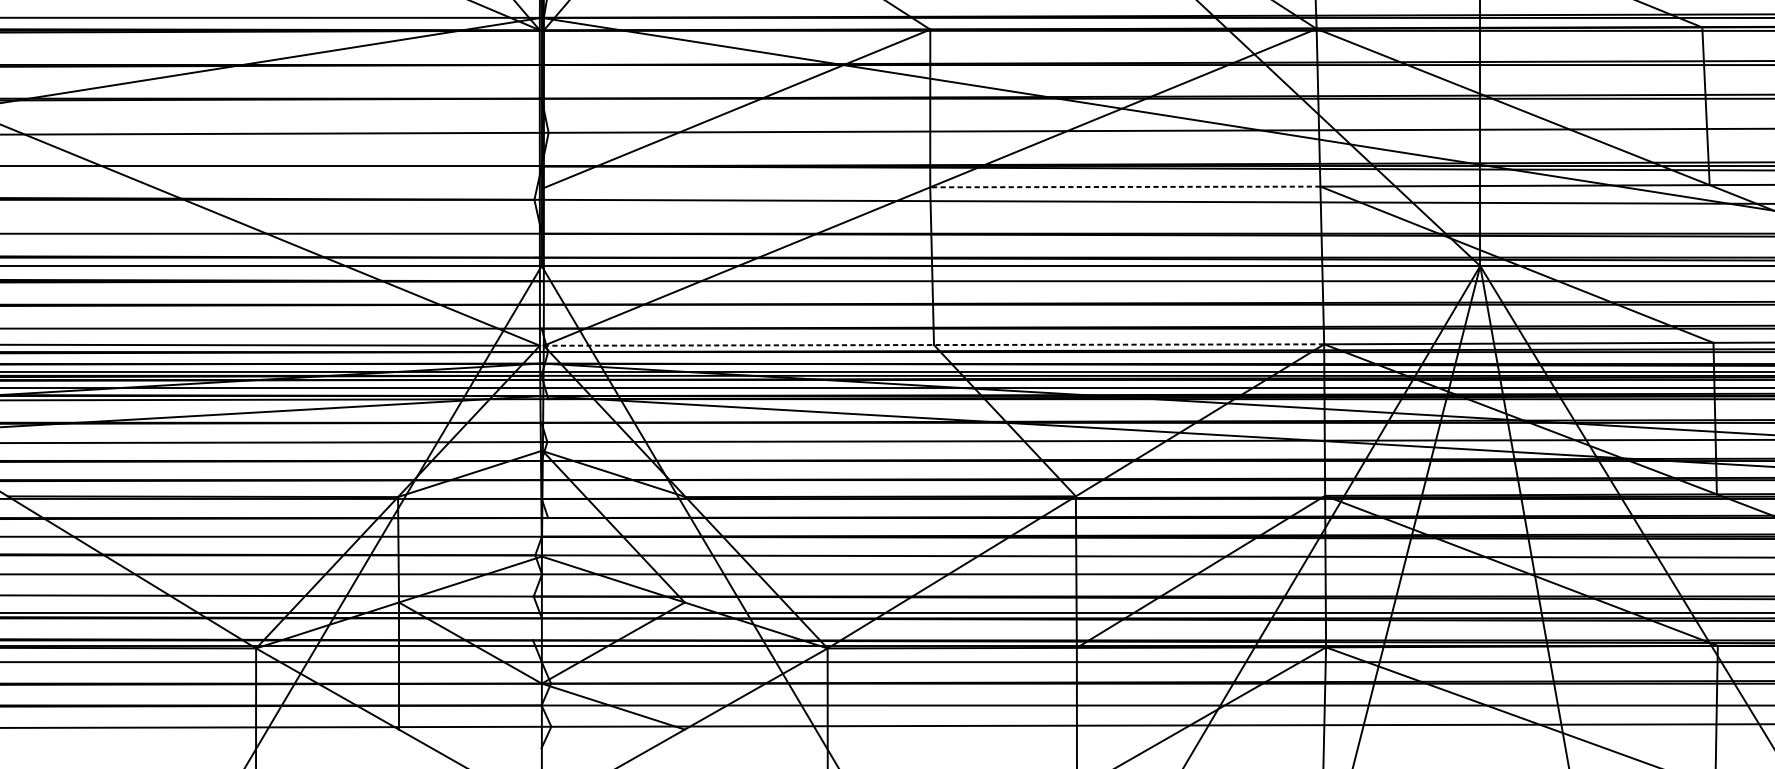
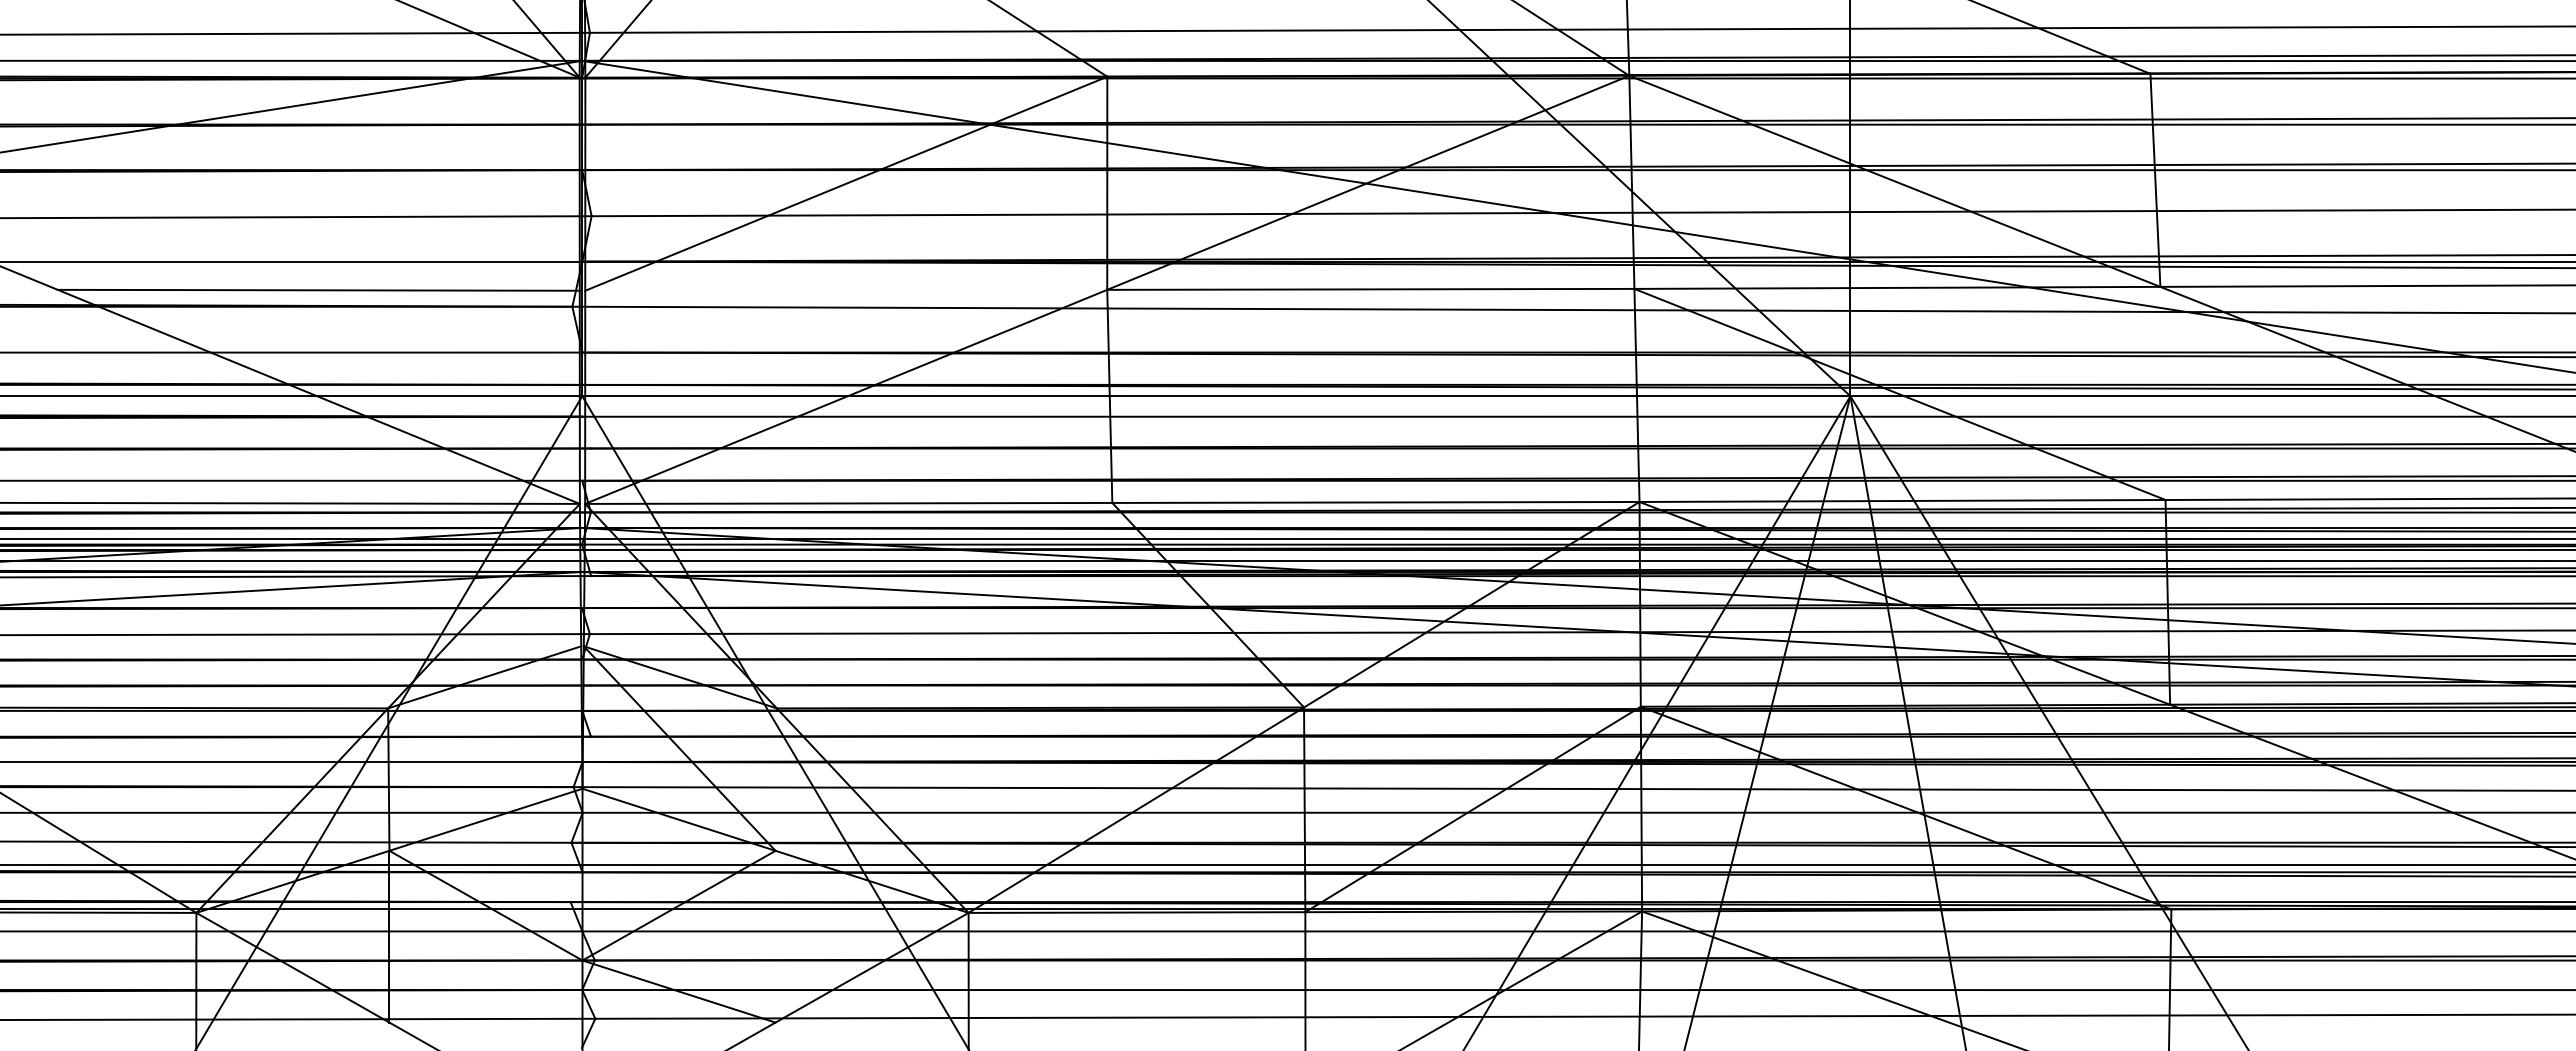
line: (346, 187) -> (318, 289), added
line: (1125, 187) -> (1370, 289), dashed -> solid
line: (934, 344) -> (1112, 502), dashed -> solid

